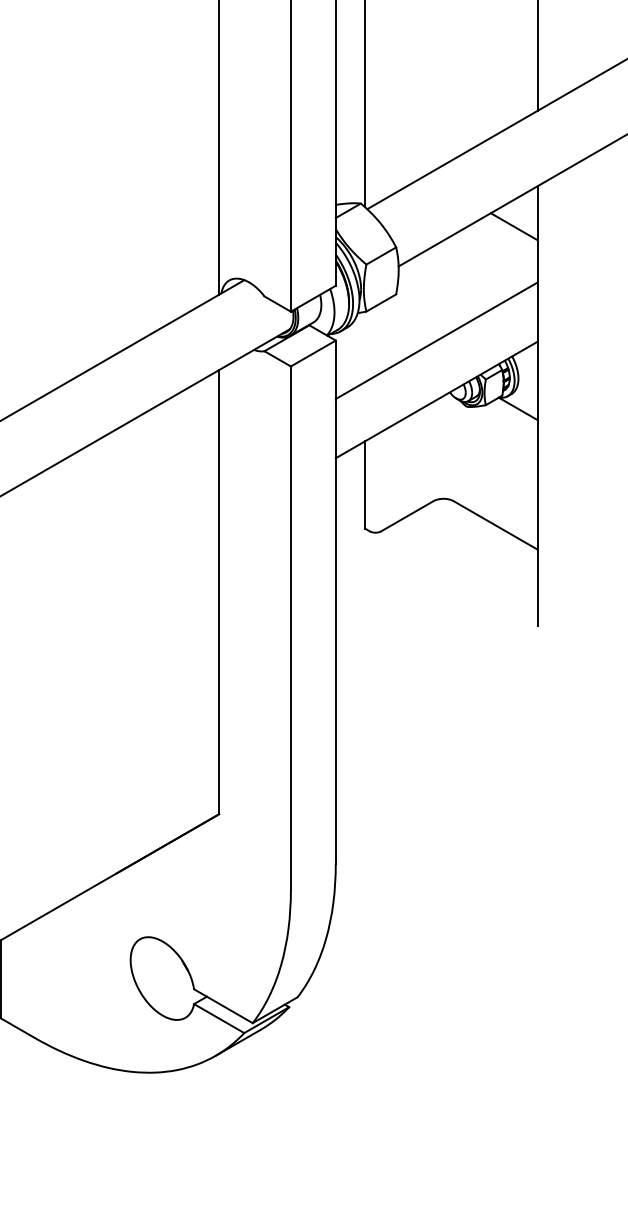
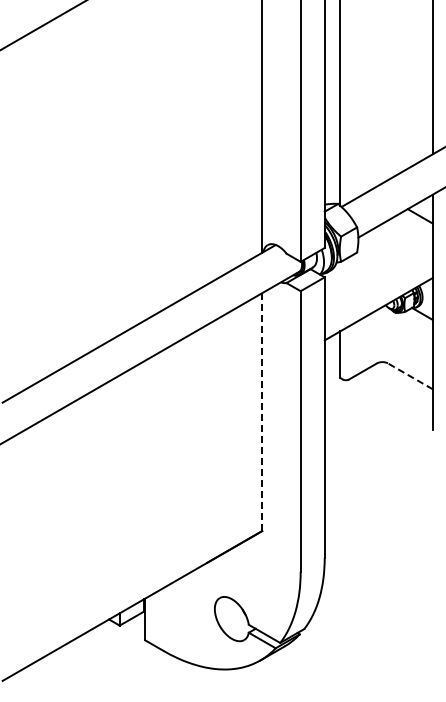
line: (436, 340) -> (378, 277), removed
line: (495, 525) -> (410, 376), solid -> dashed
line: (219, 592) -> (262, 412), solid -> dashed

